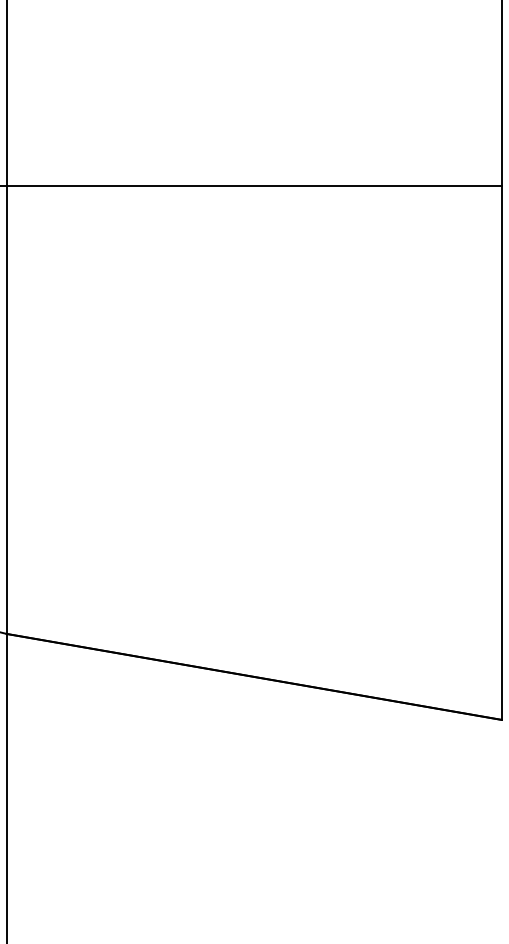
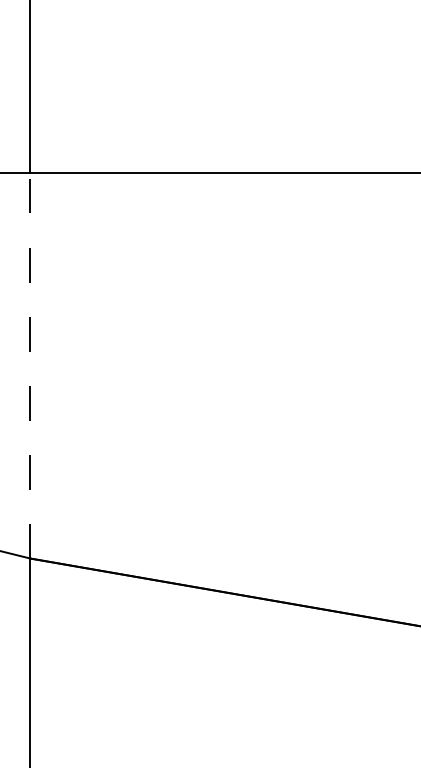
line: (6, 409) -> (30, 365), solid -> dashed

